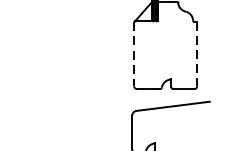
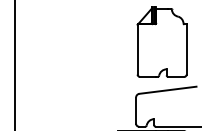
line: (134, 53) -> (137, 49), dashed -> solid
line: (196, 55) -> (186, 50), dashed -> solid

